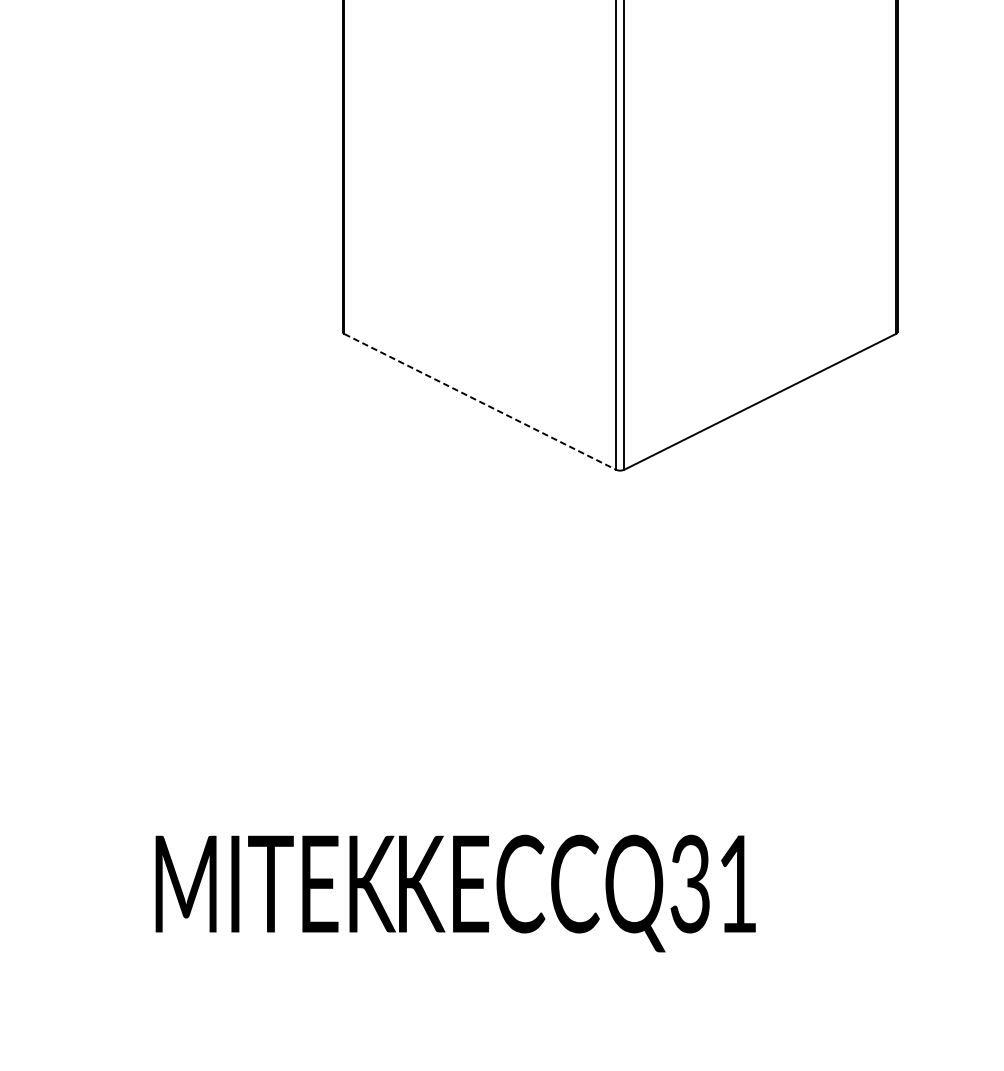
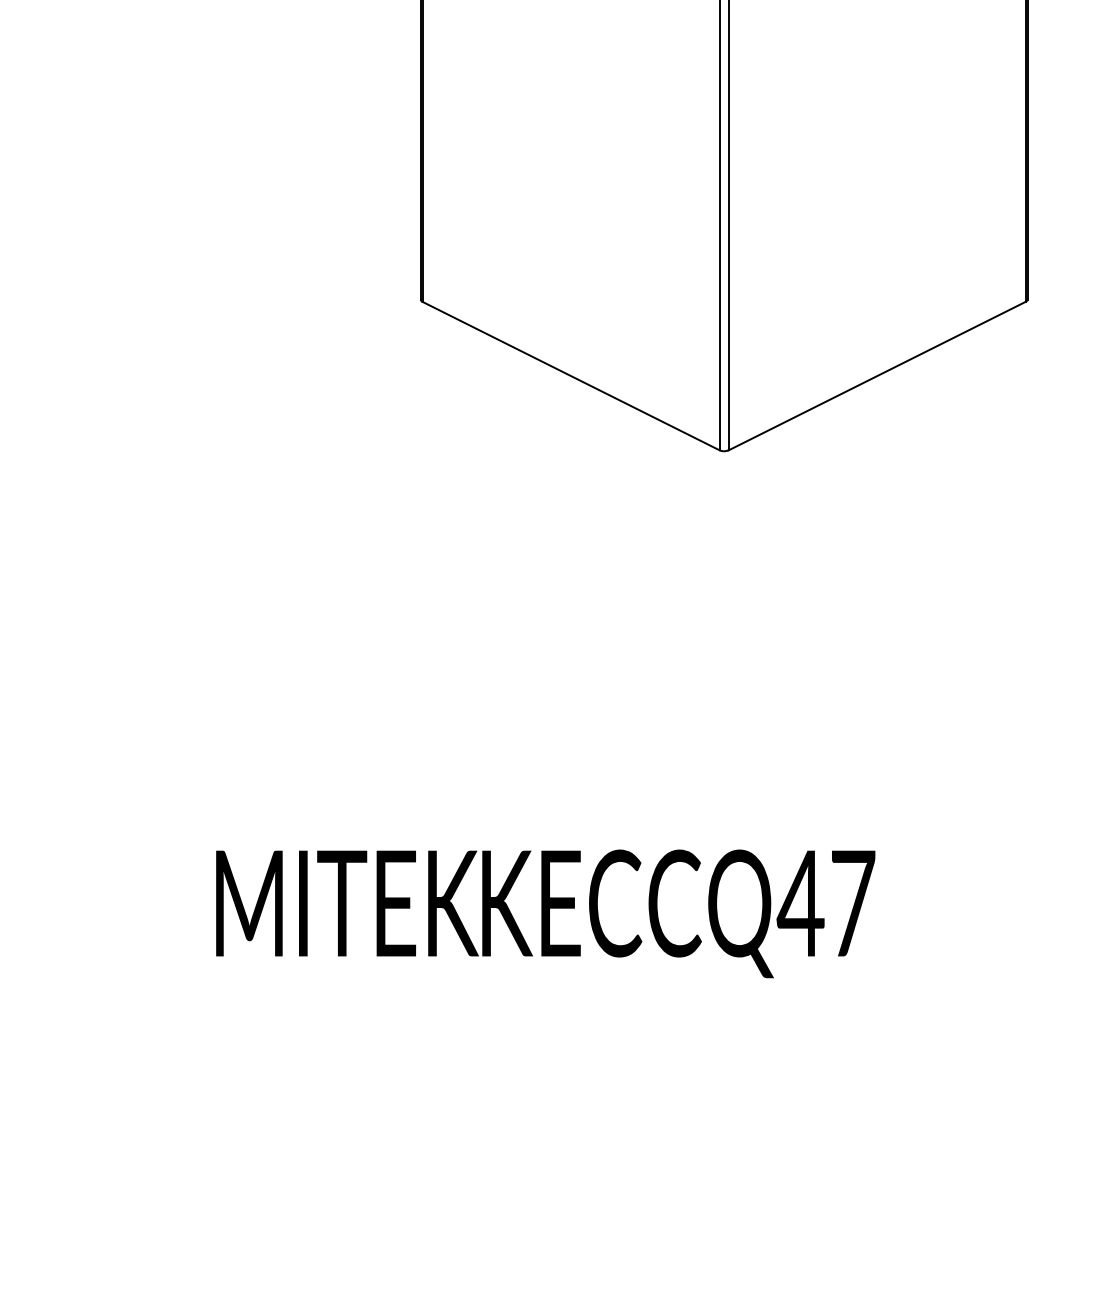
line: (480, 402) -> (571, 376), dashed -> solid
text: (712, 884) -> (825, 903), KECCQ31 -> KECCQ47

